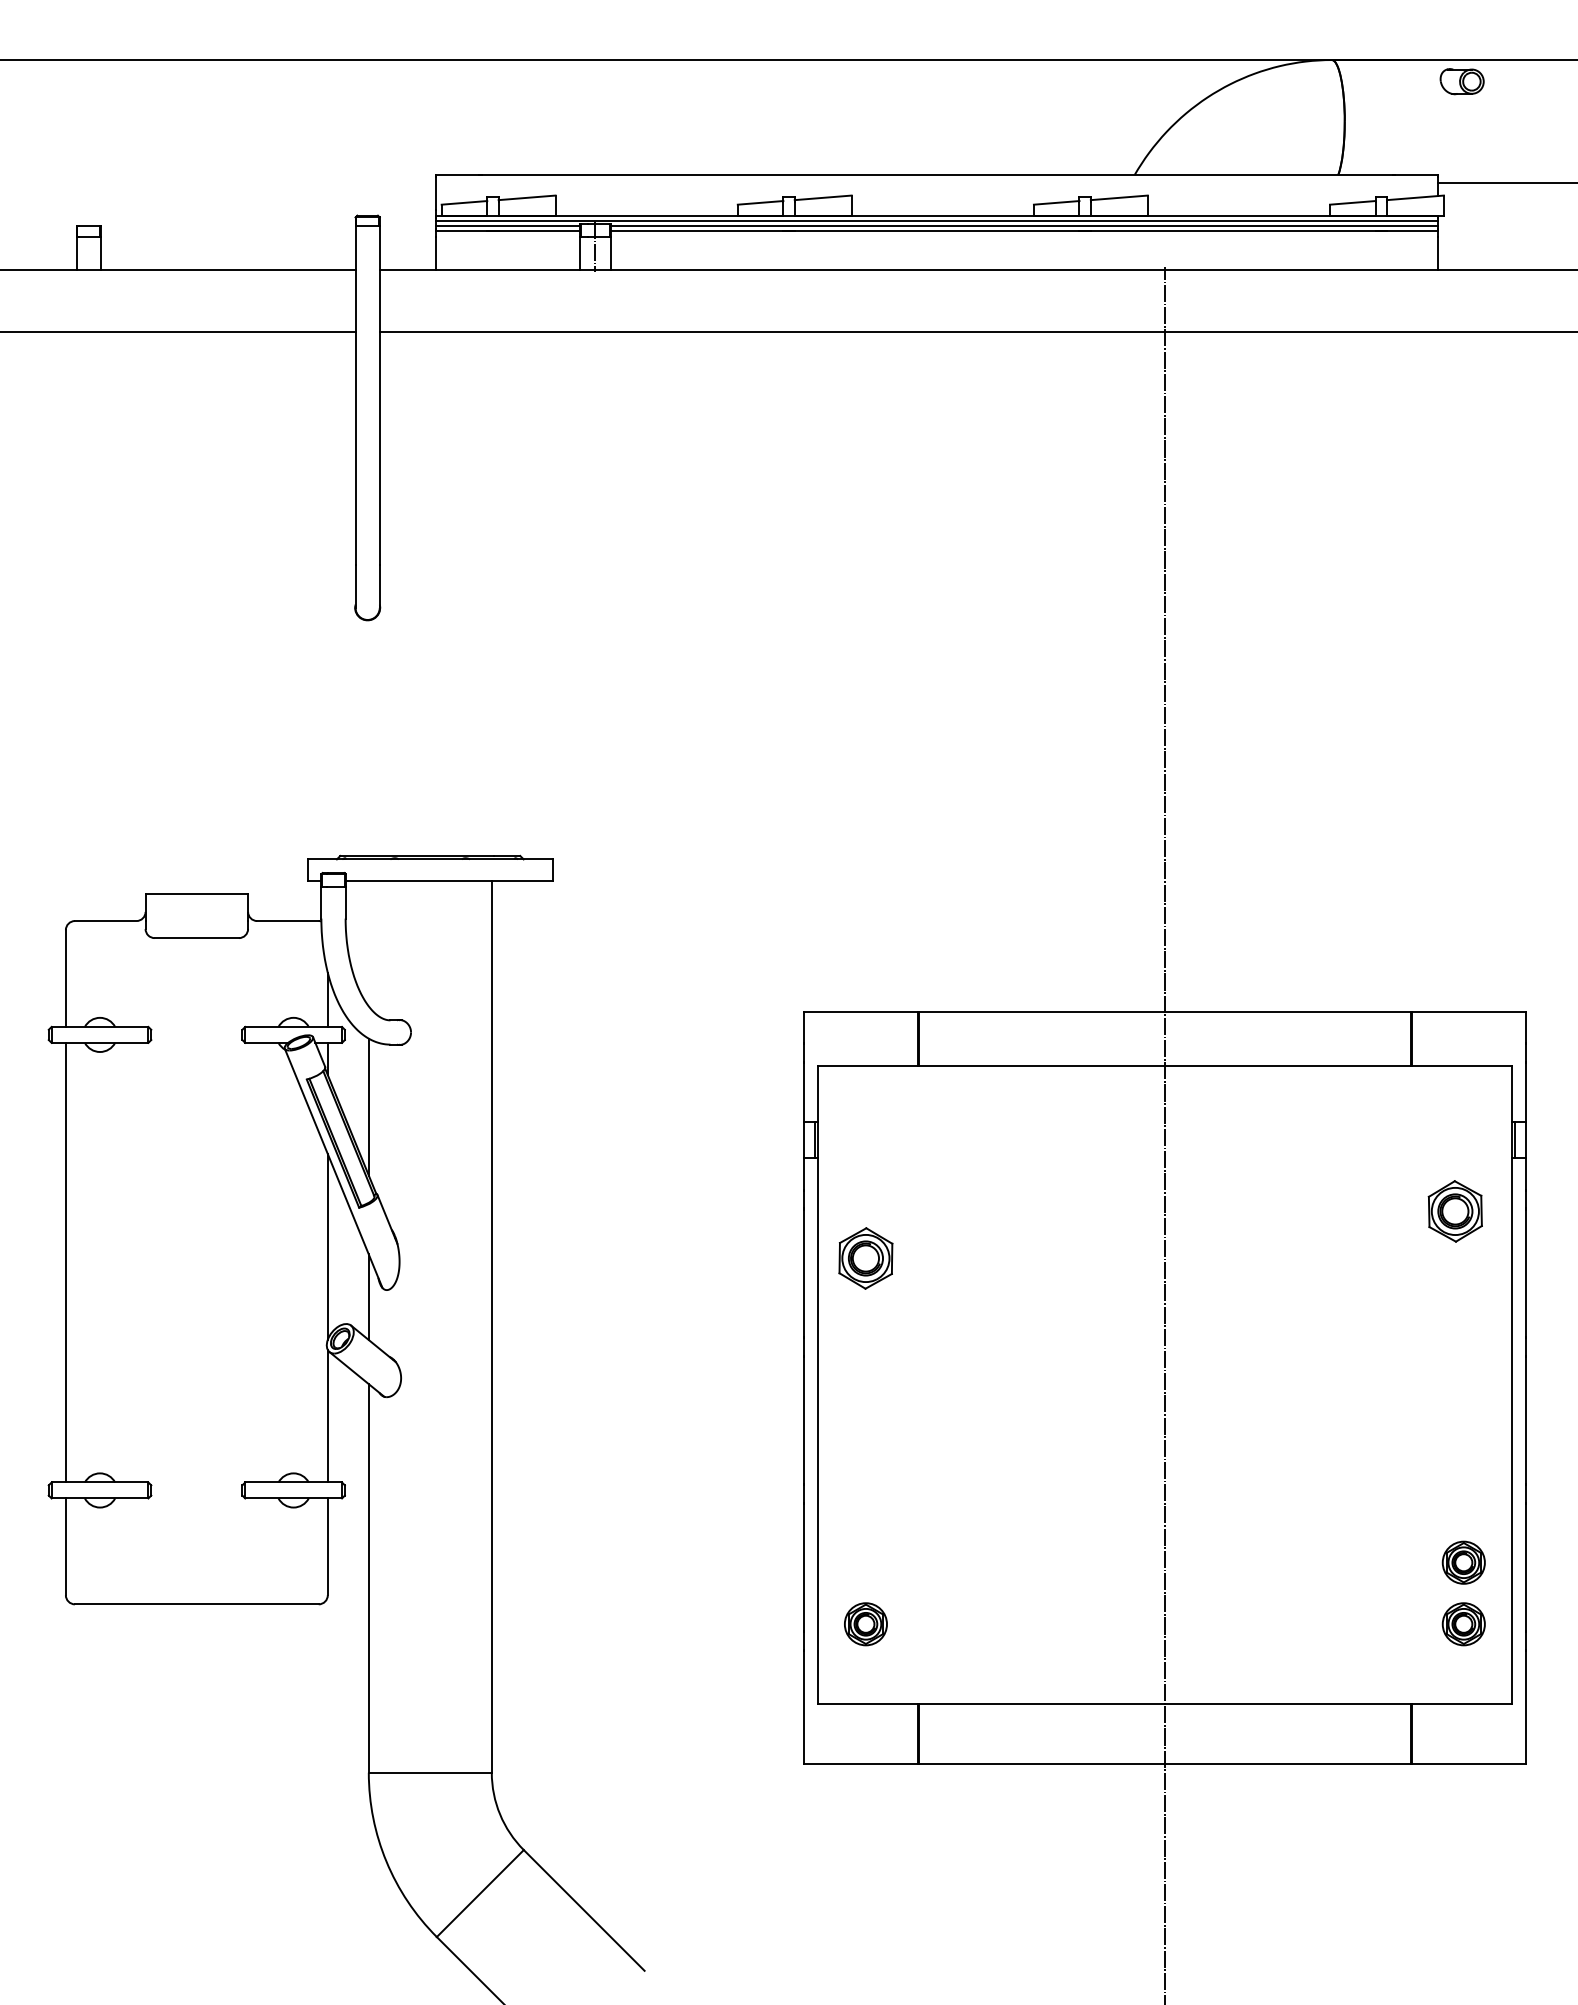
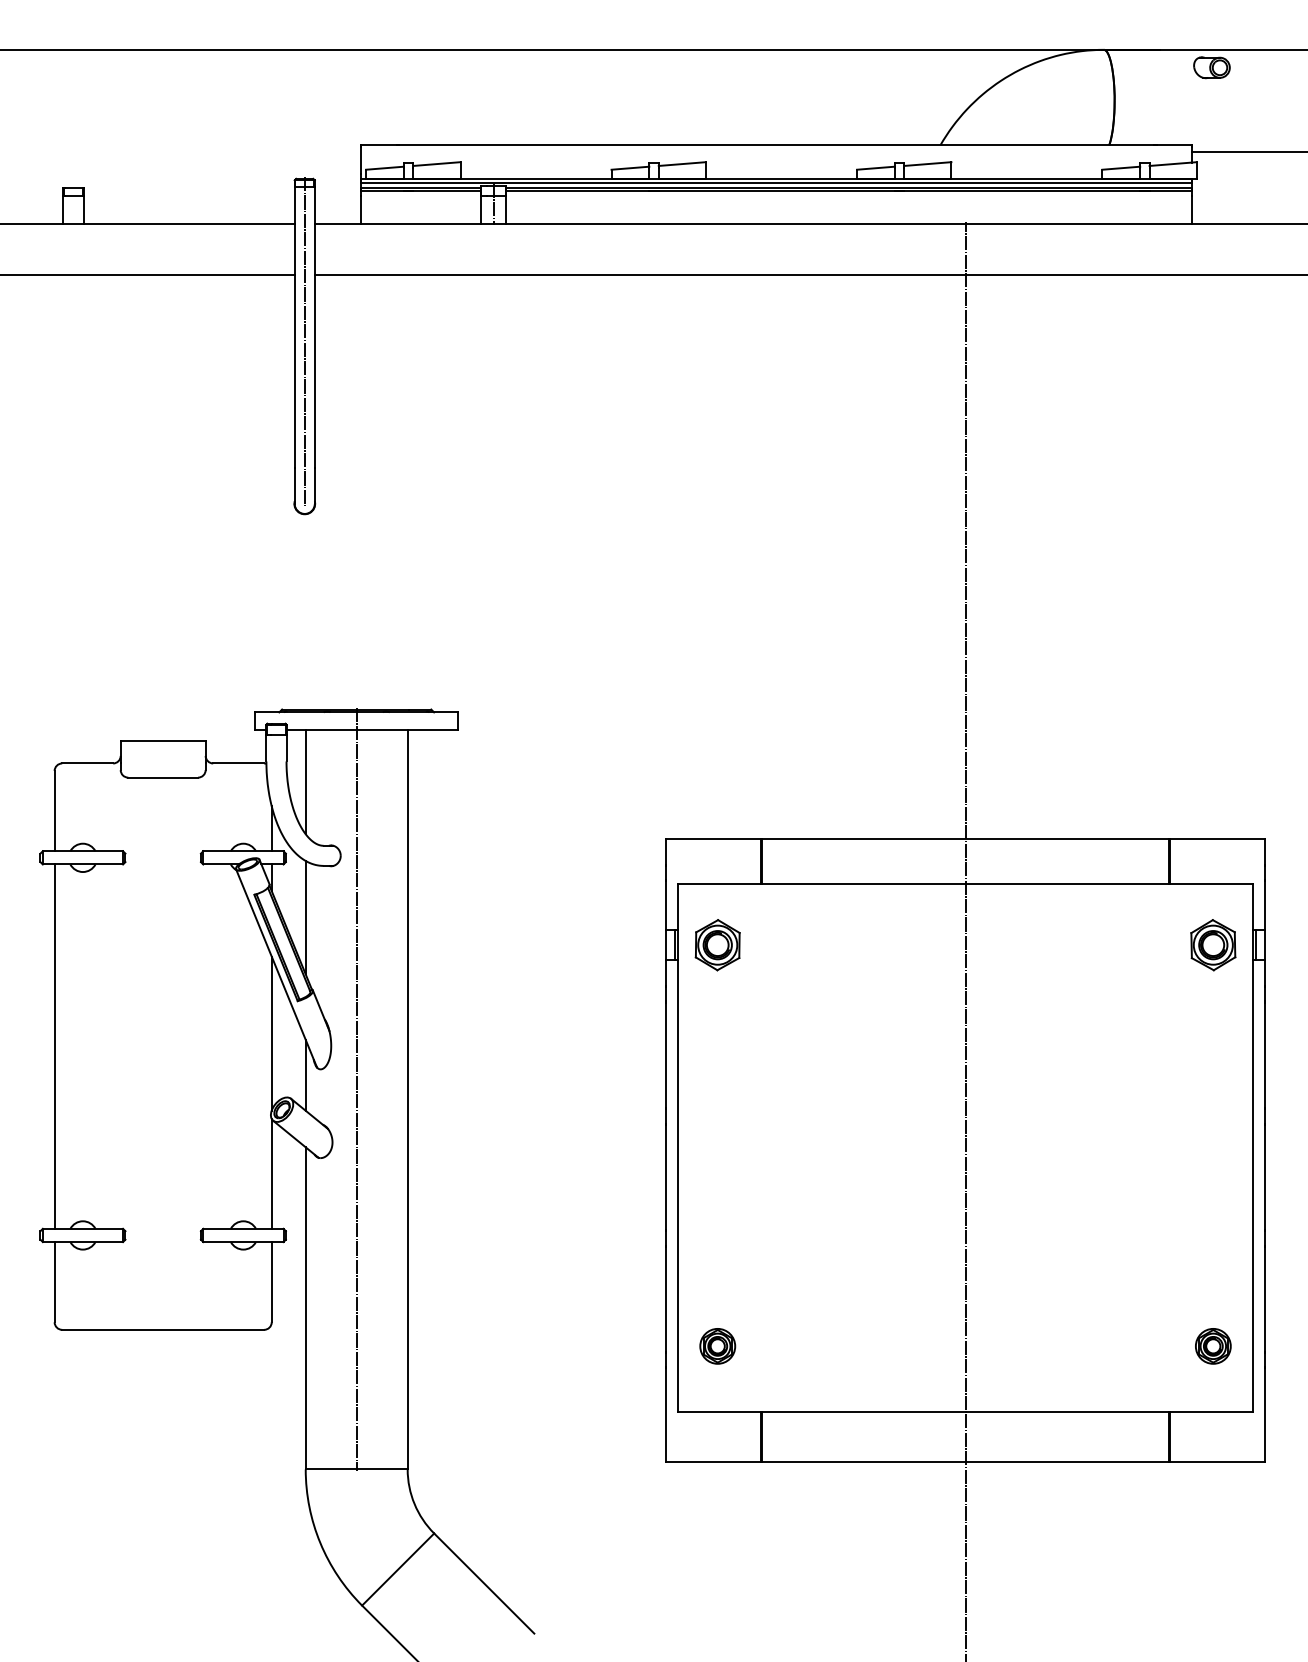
line: (367, 410) -> (304, 340), added
line: (368, 943) -> (305, 782), added
part: (1455, 1211) -> (1213, 945), moved
part: (865, 1258) -> (717, 945), moved
line: (430, 1314) -> (356, 1089), added
part: (1464, 1562) -> (1213, 1295), removed

